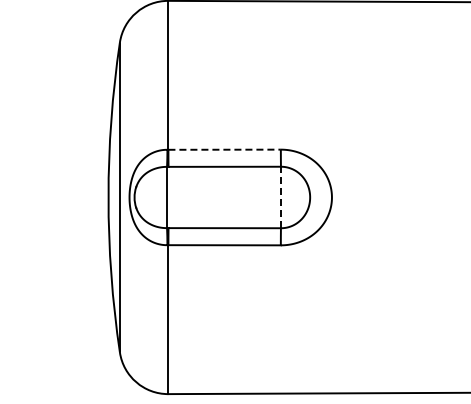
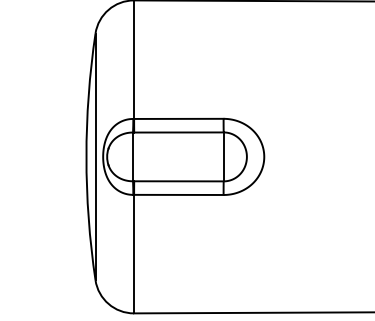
line: (225, 149) -> (179, 118), dashed -> solid
line: (280, 197) -> (223, 156), dashed -> solid

